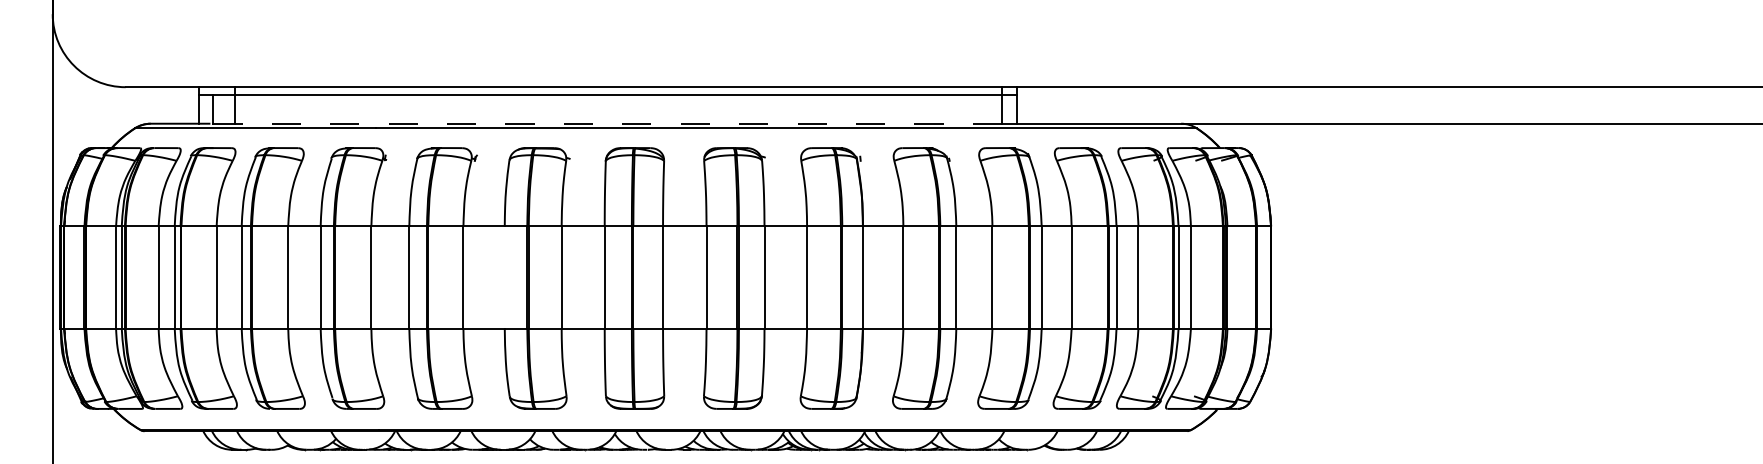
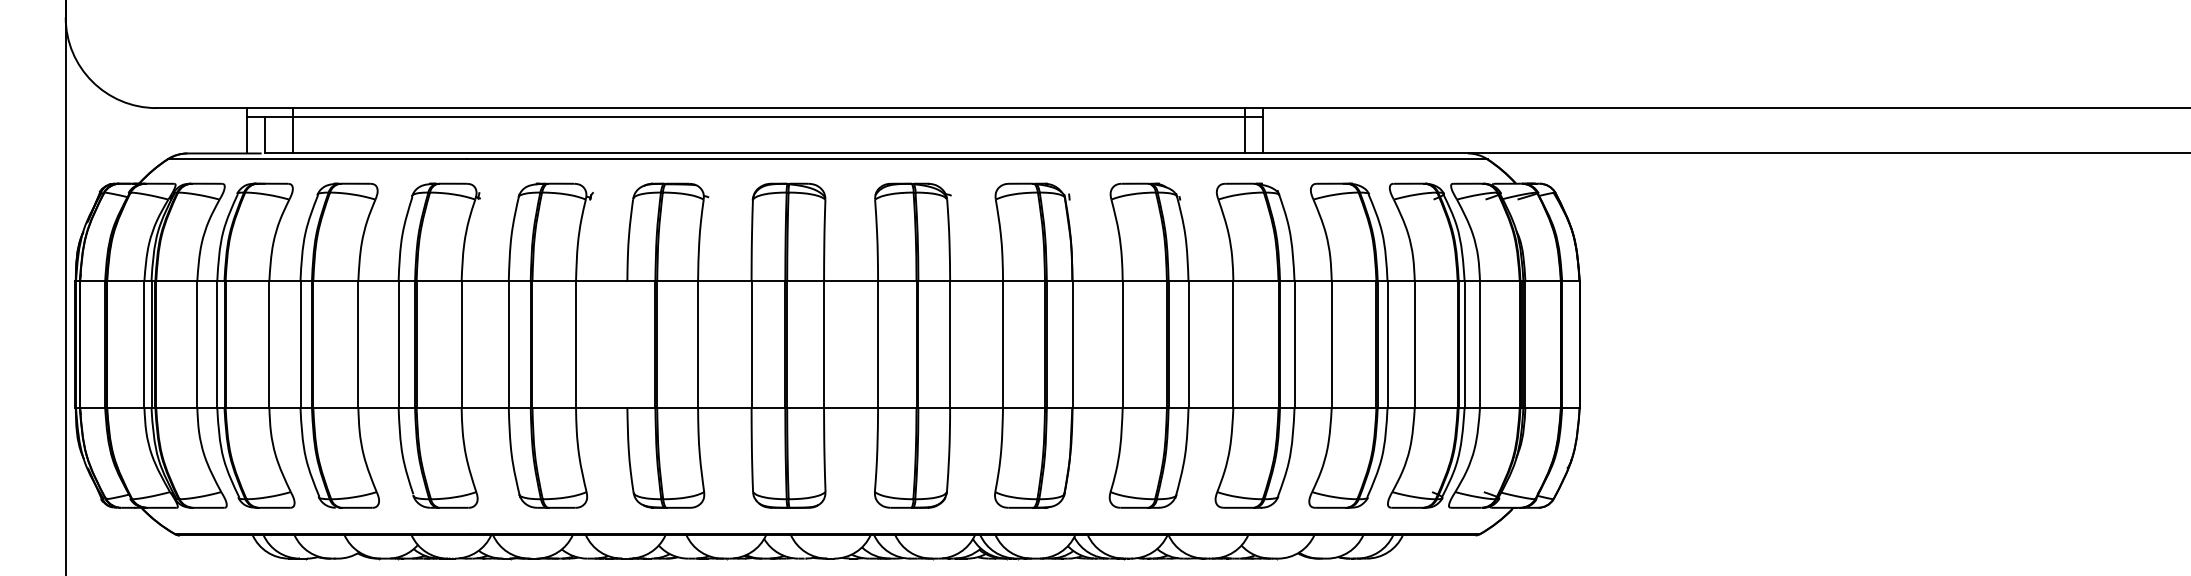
line: (618, 123) -> (768, 153), dashed -> solid

